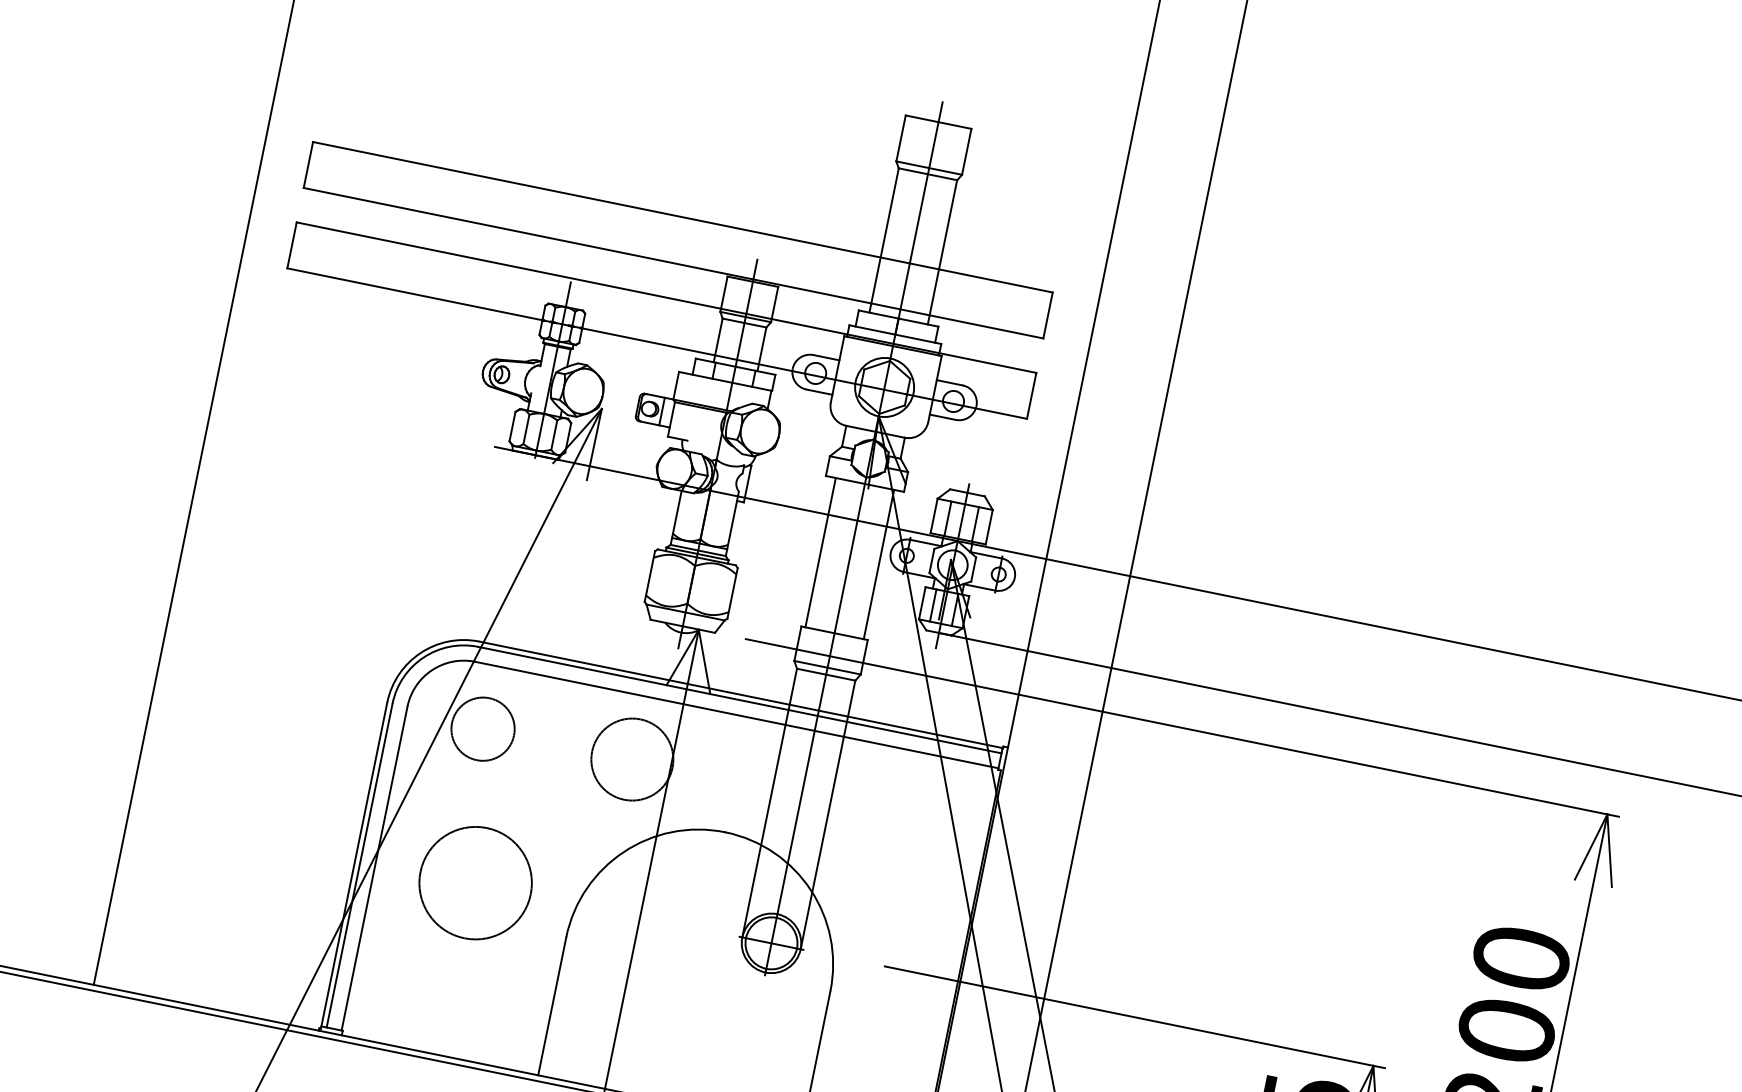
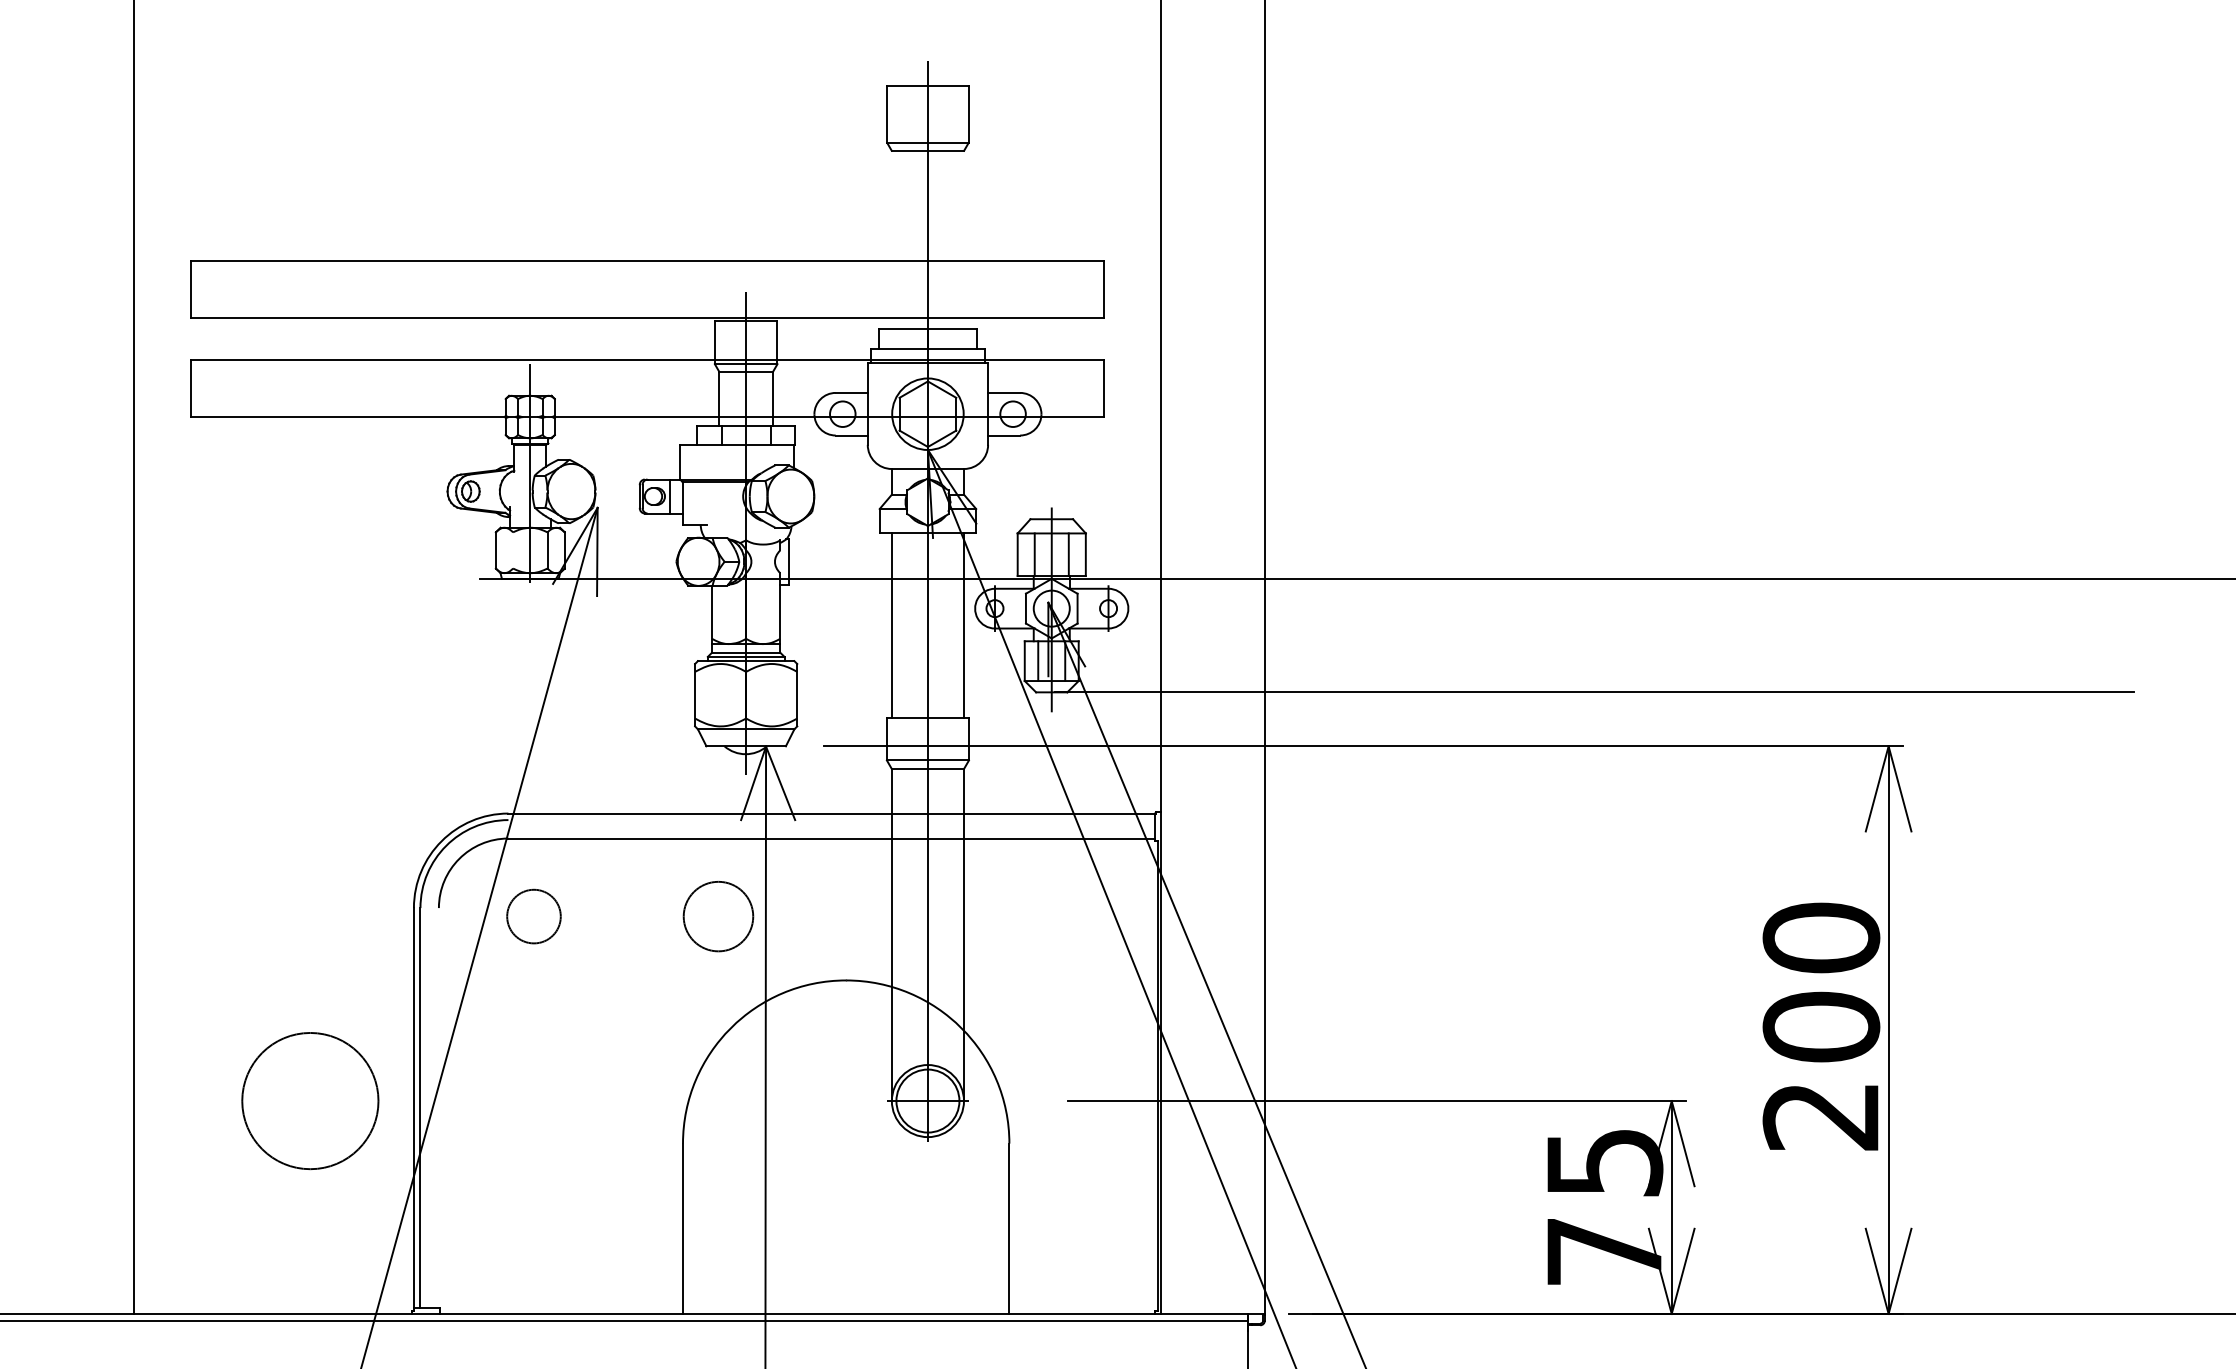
line: (883, 240) -> (891, 239), removed
line: (942, 251) -> (963, 239), removed
line: (526, 429) -> (513, 550), removed
line: (739, 700) -> (831, 820), removed
circle: (482, 729) -> (533, 916), size x0.7
circle: (632, 759) -> (718, 916), size x0.7
line: (374, 868) -> (438, 1108), removed
circle: (475, 883) -> (310, 1101), moved

